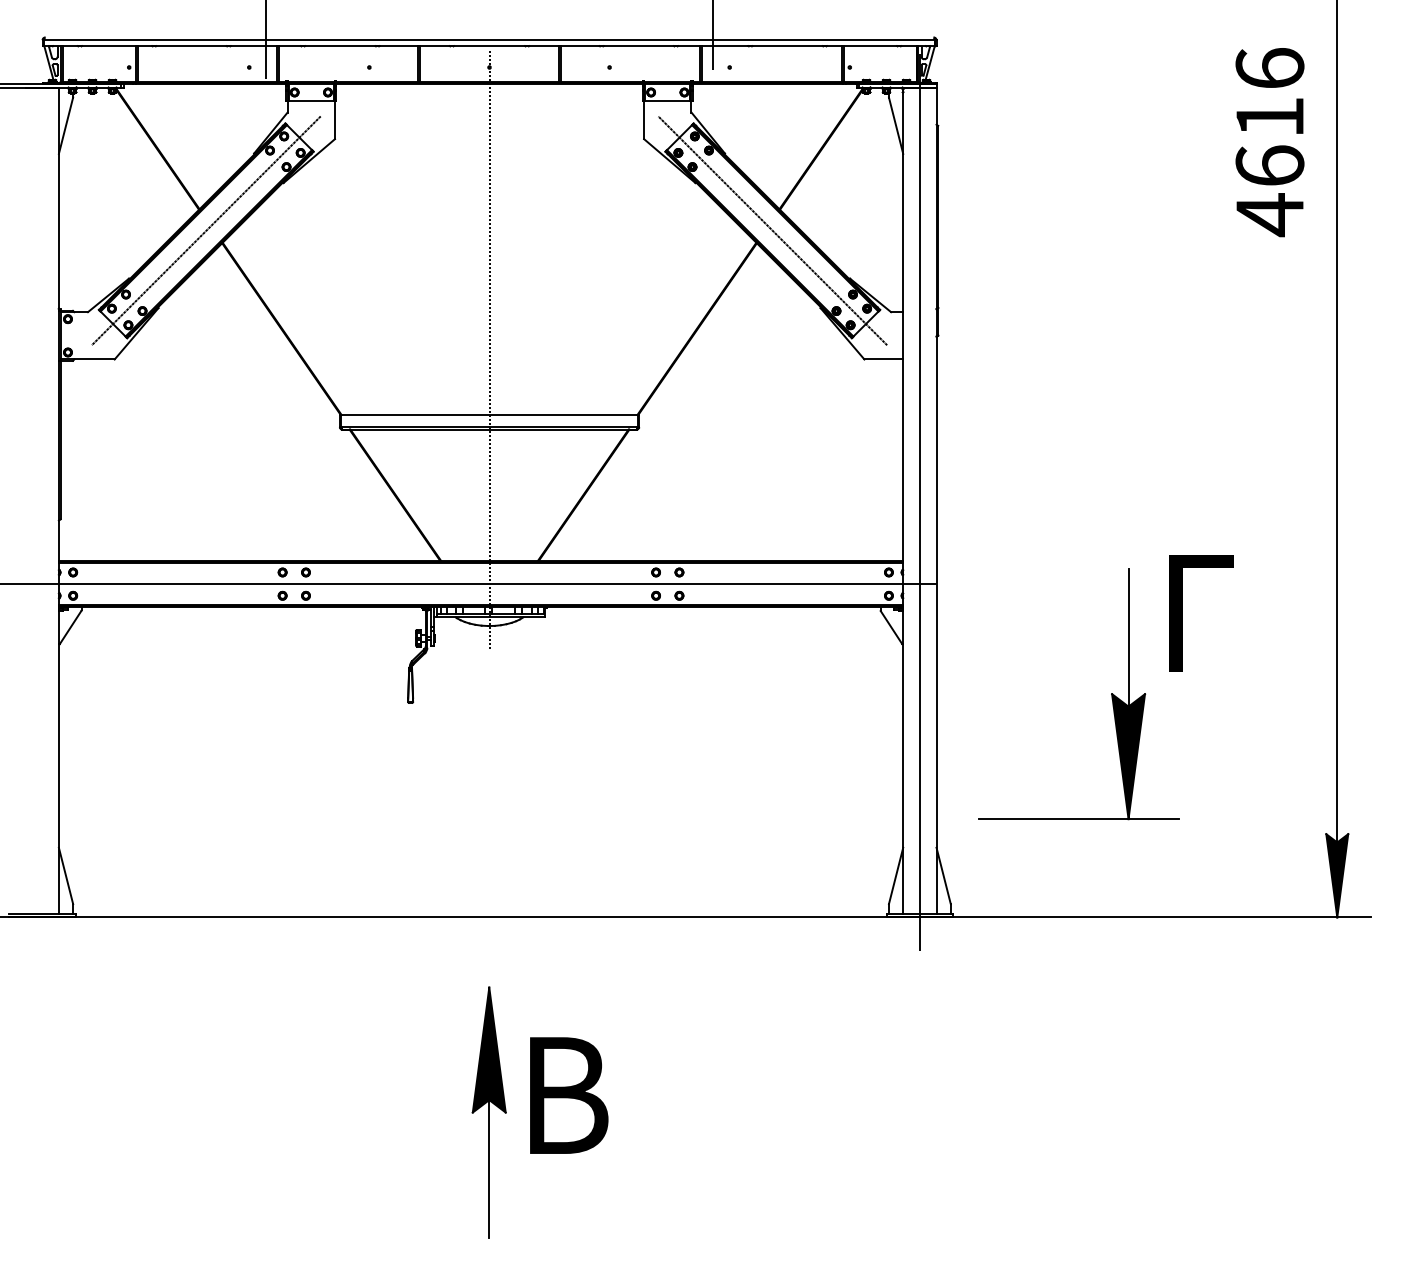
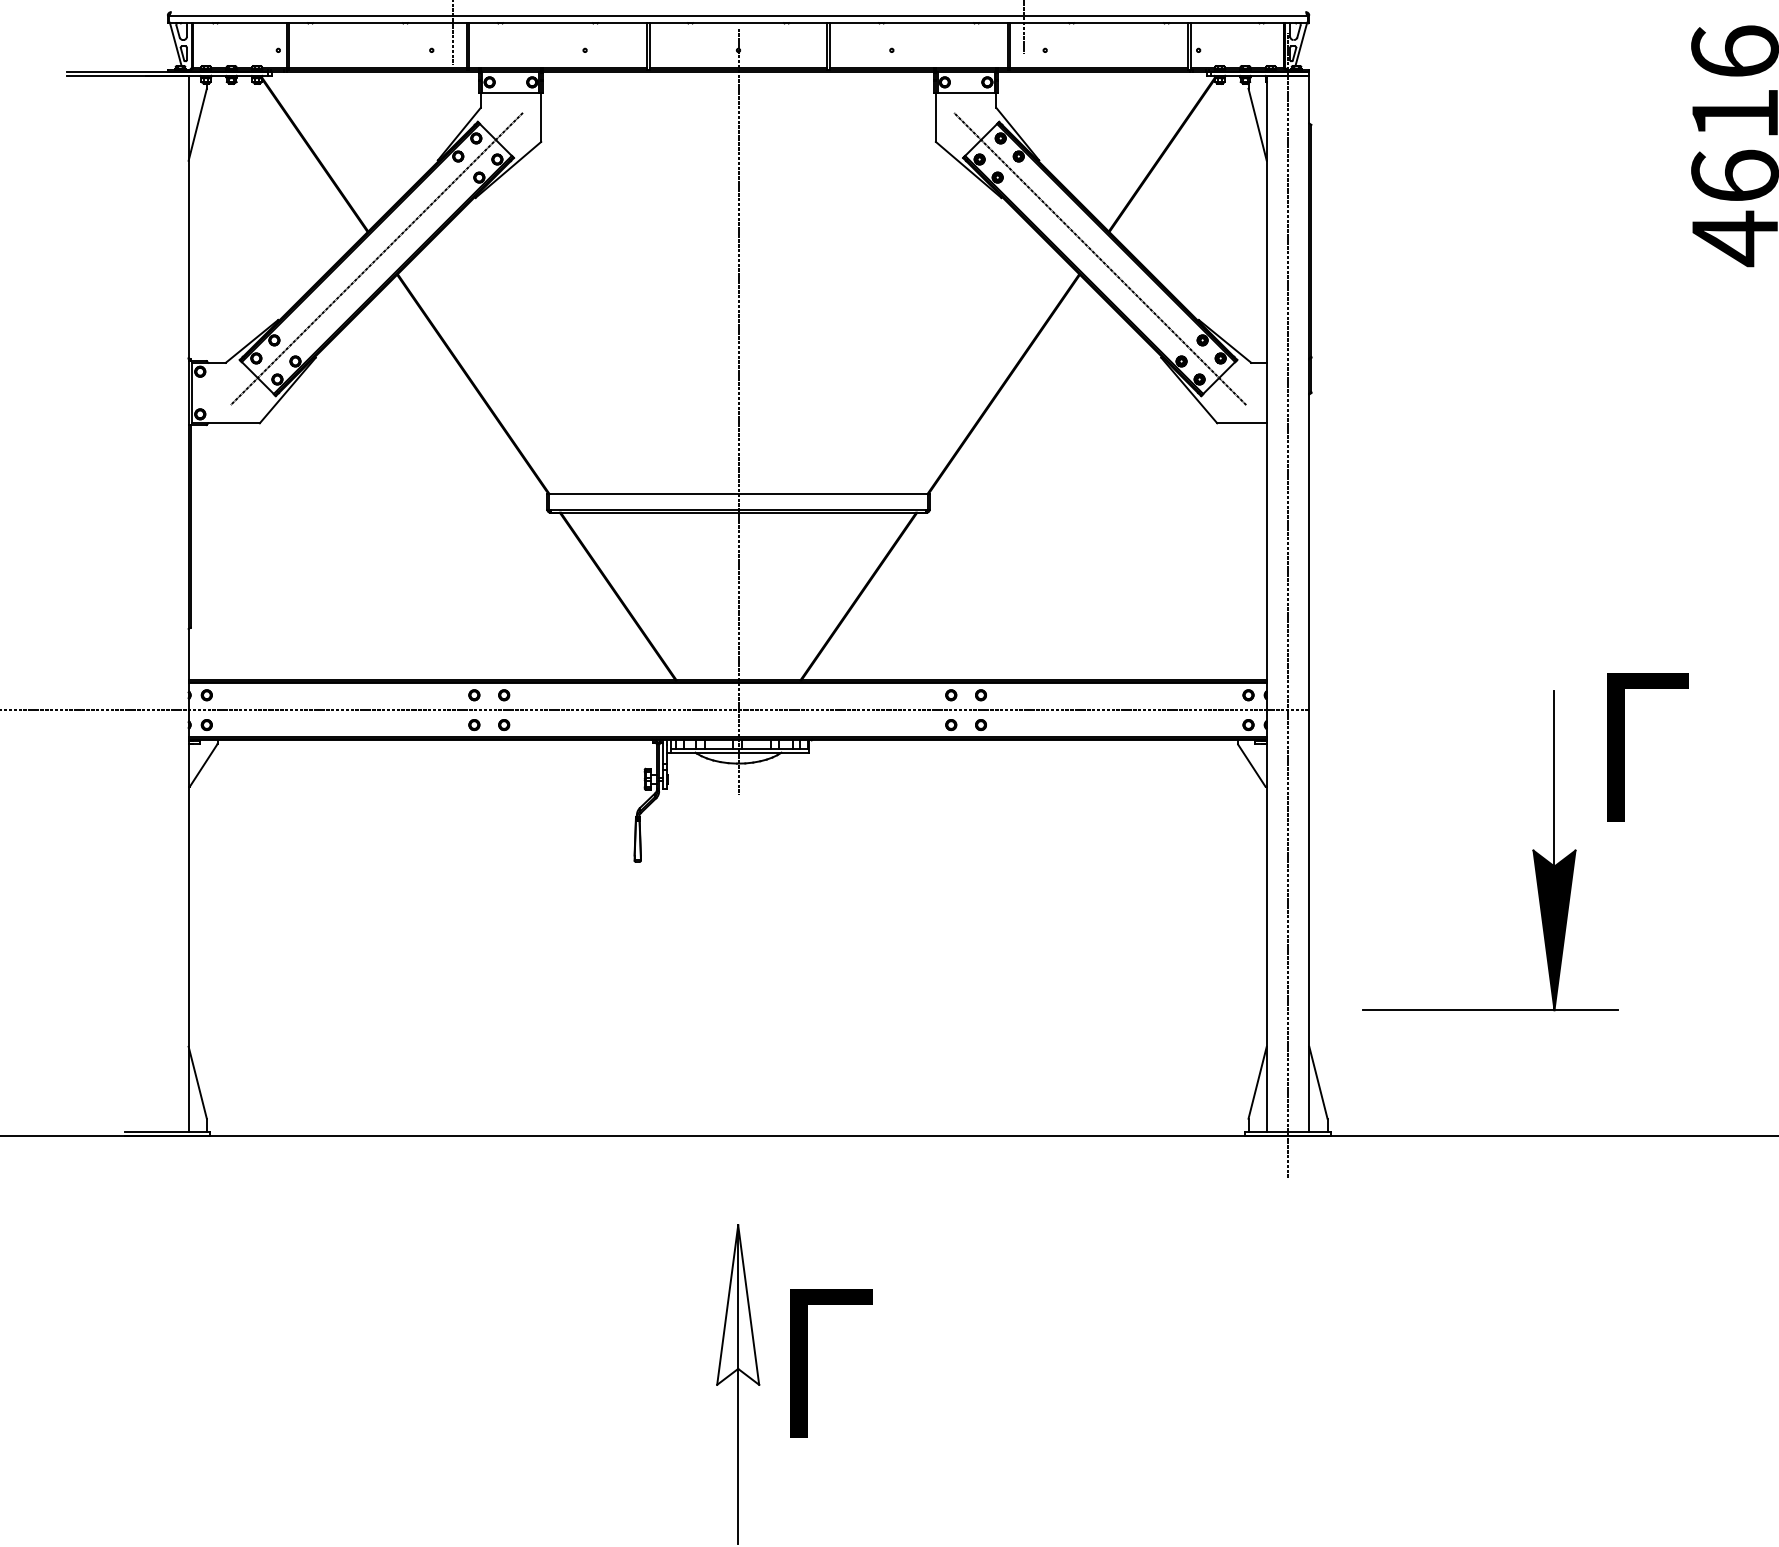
fill: (488, 1049) -> (737, 1304), removed
text: (569, 1095) -> (840, 1363), В -> Г

